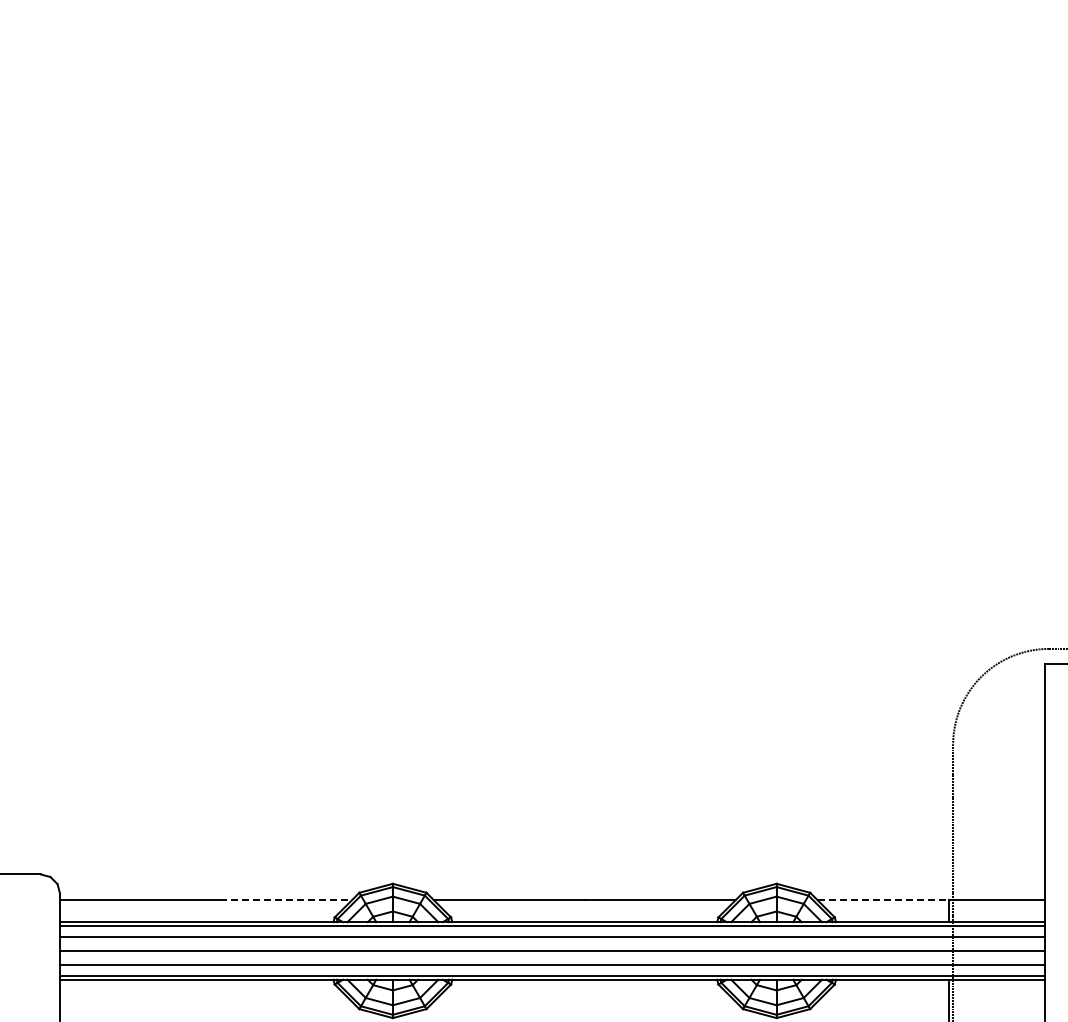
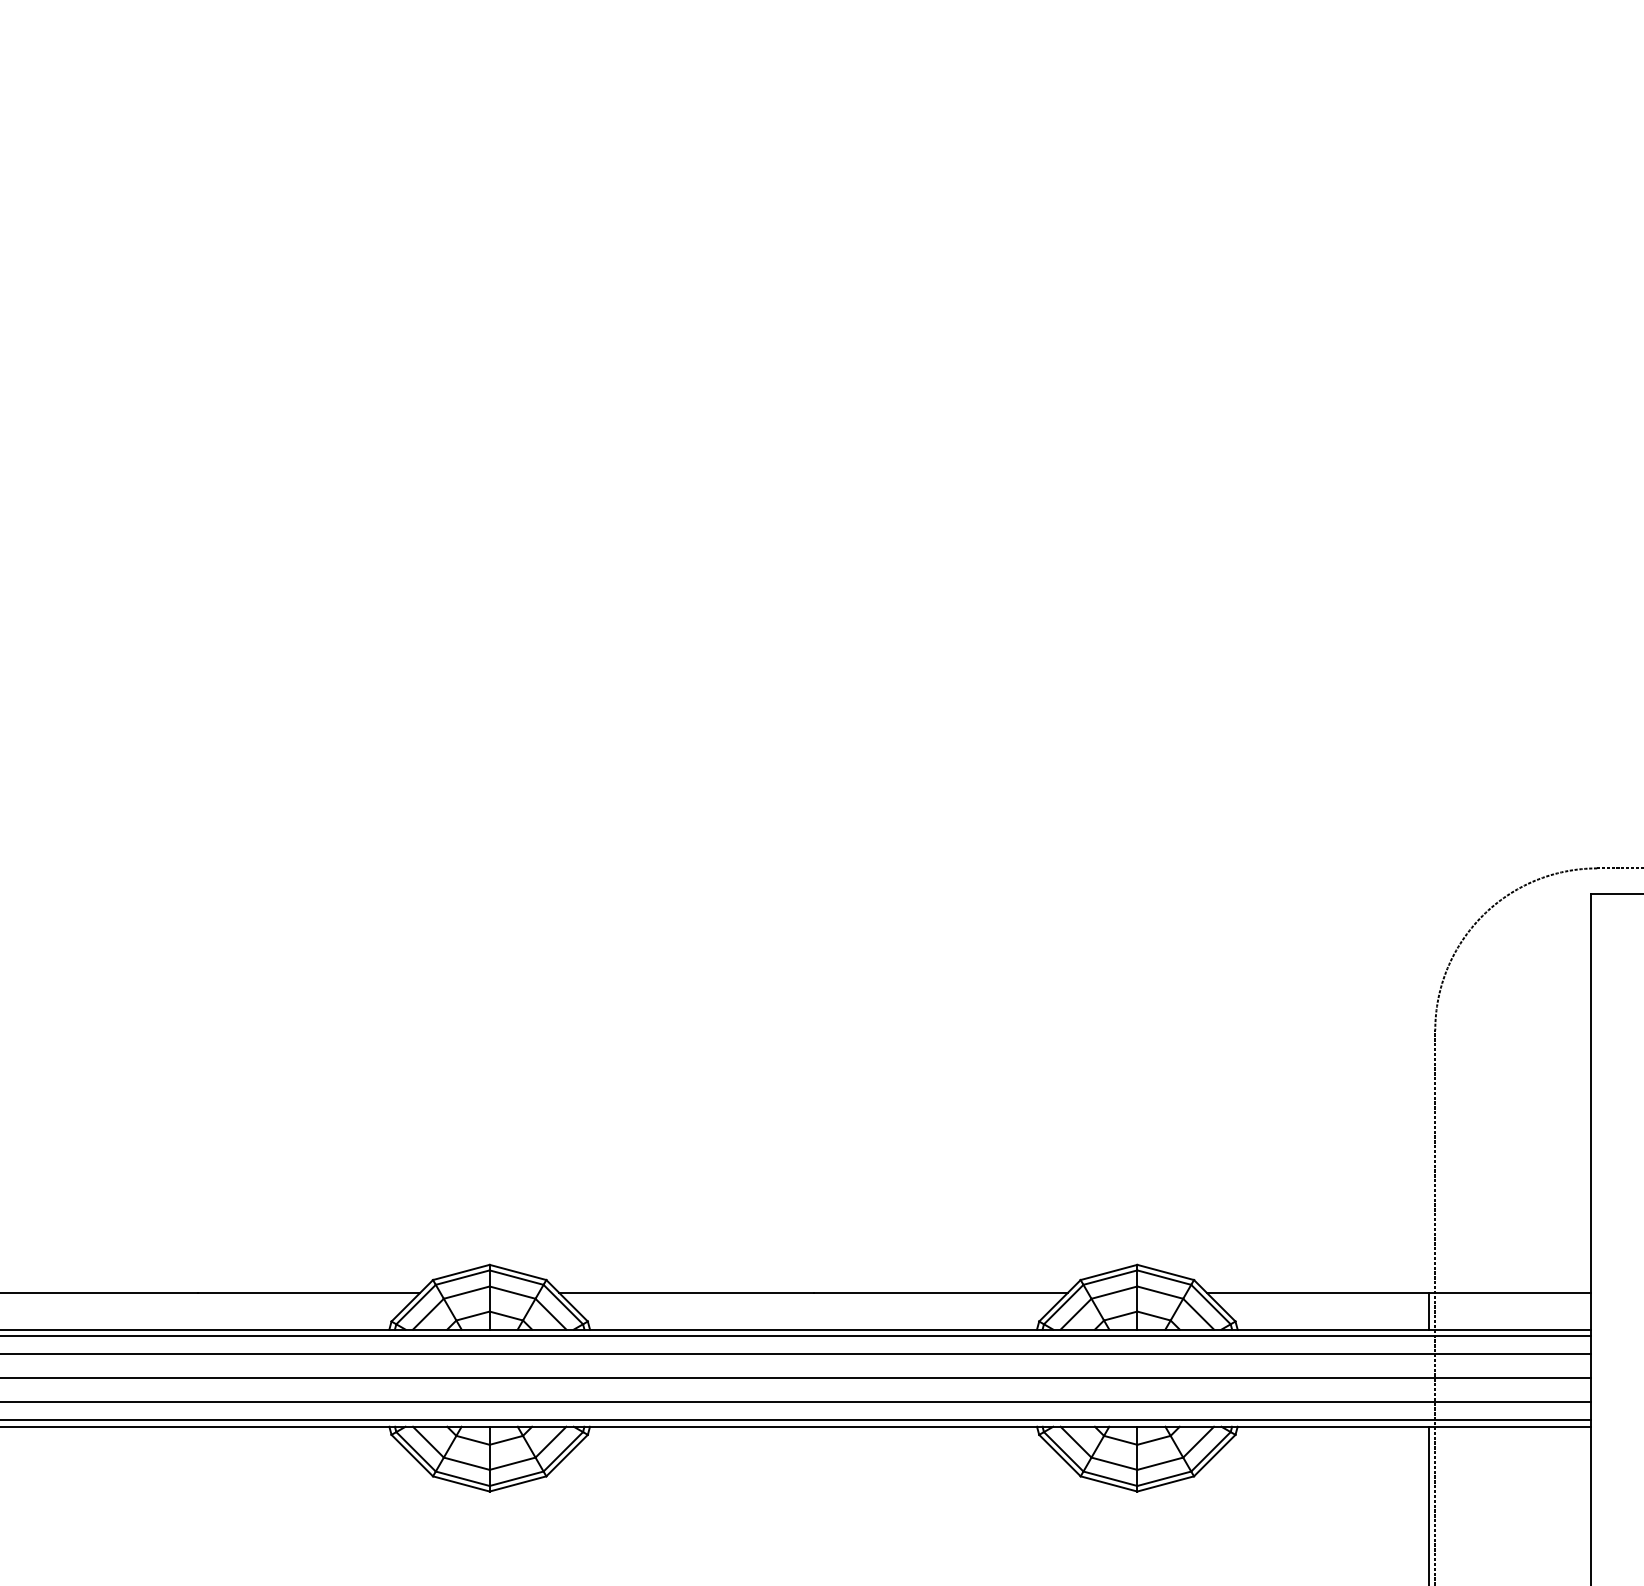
line: (286, 900) -> (310, 1293), dashed -> solid
line: (883, 900) -> (1317, 1293), dashed -> solid

